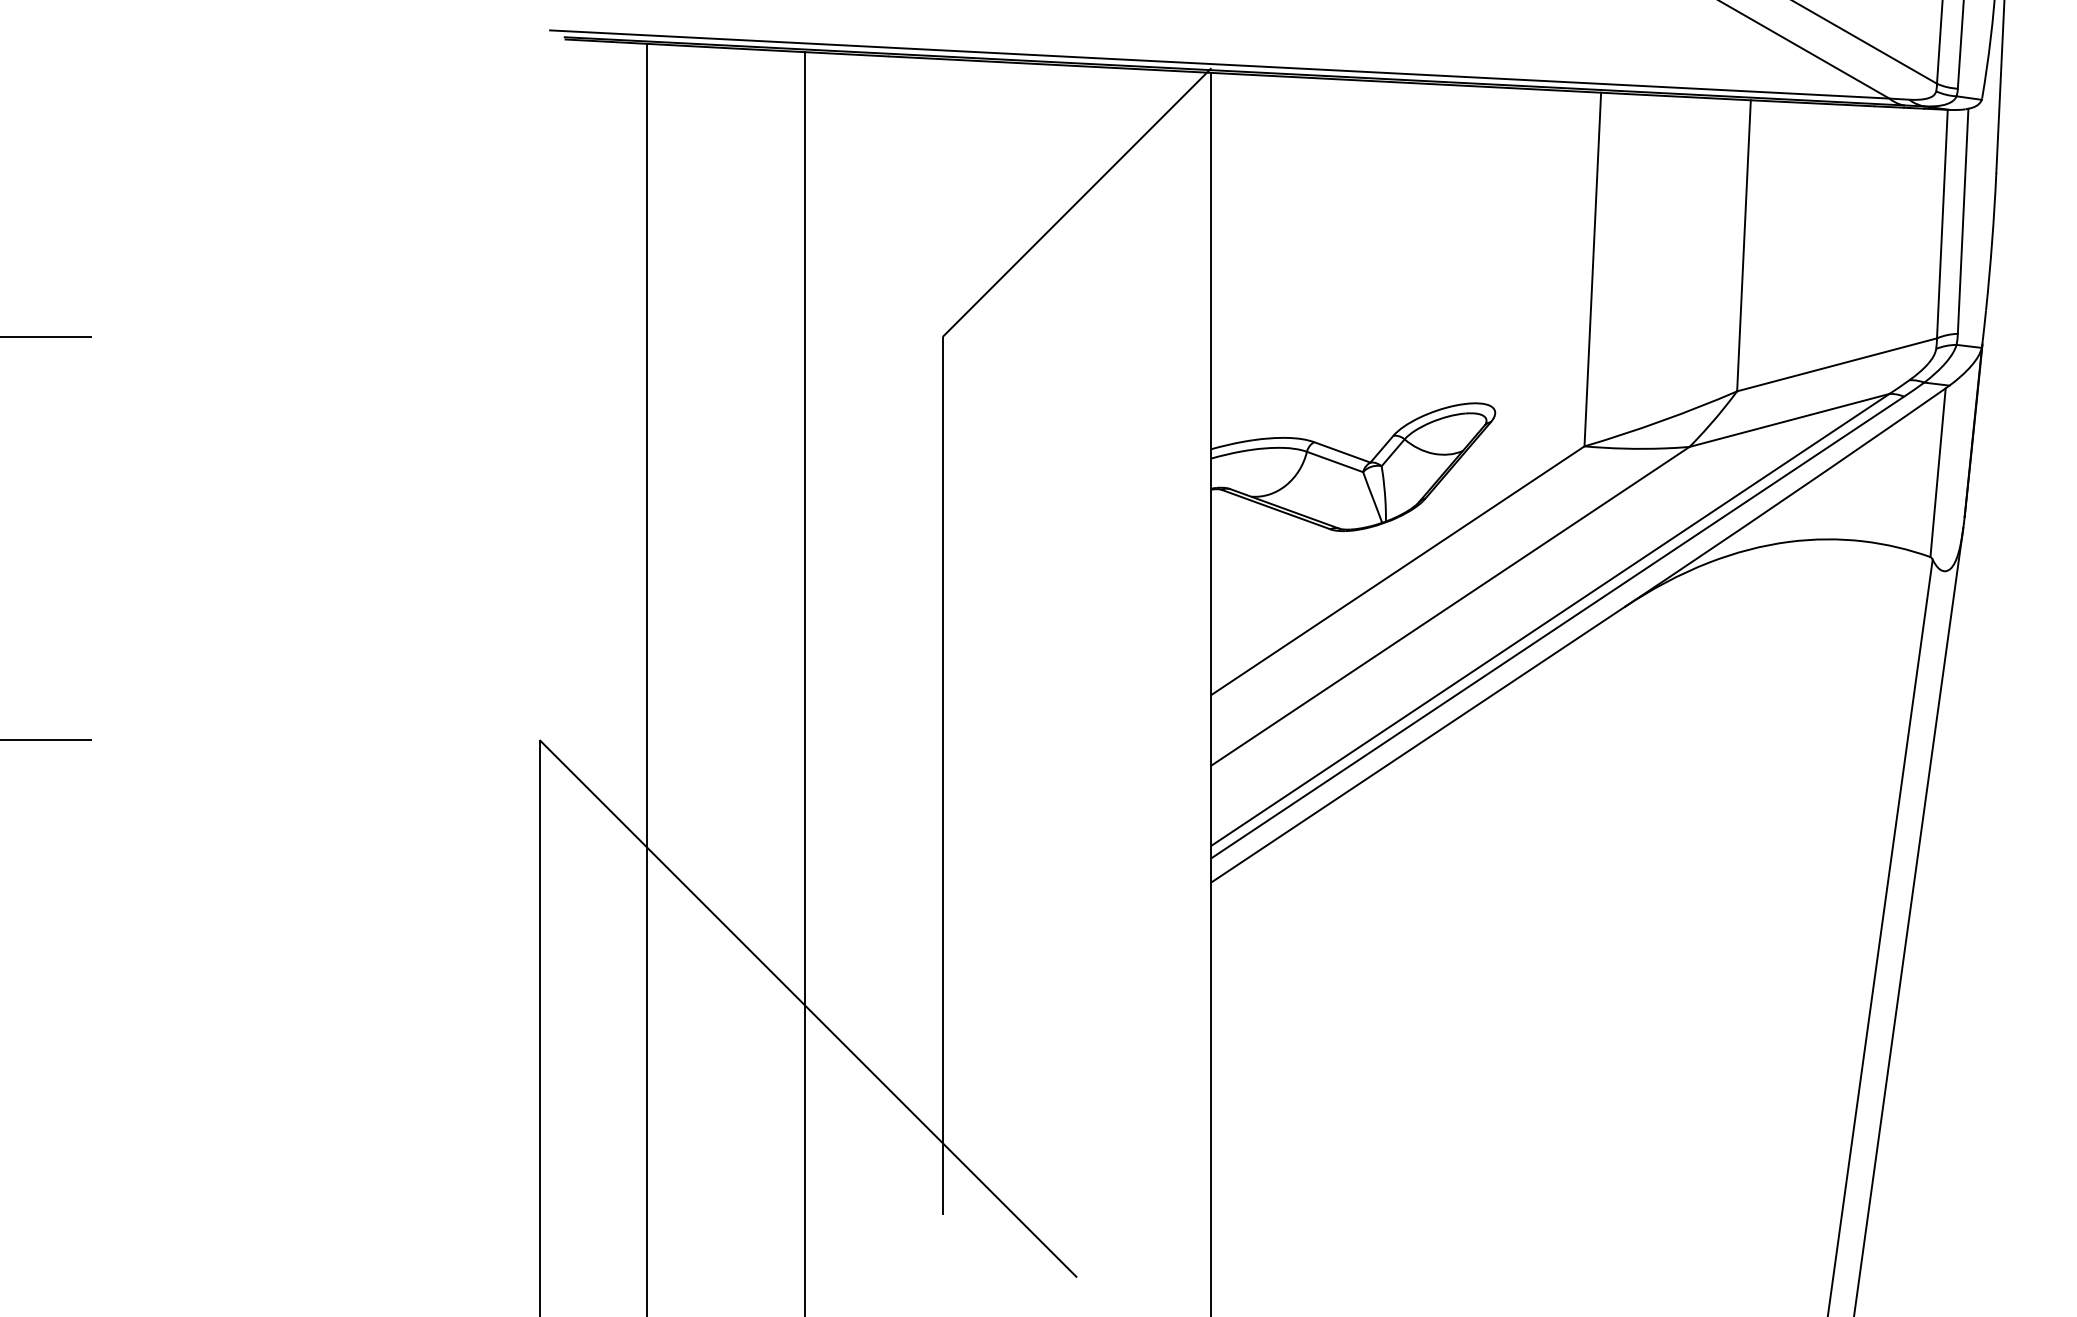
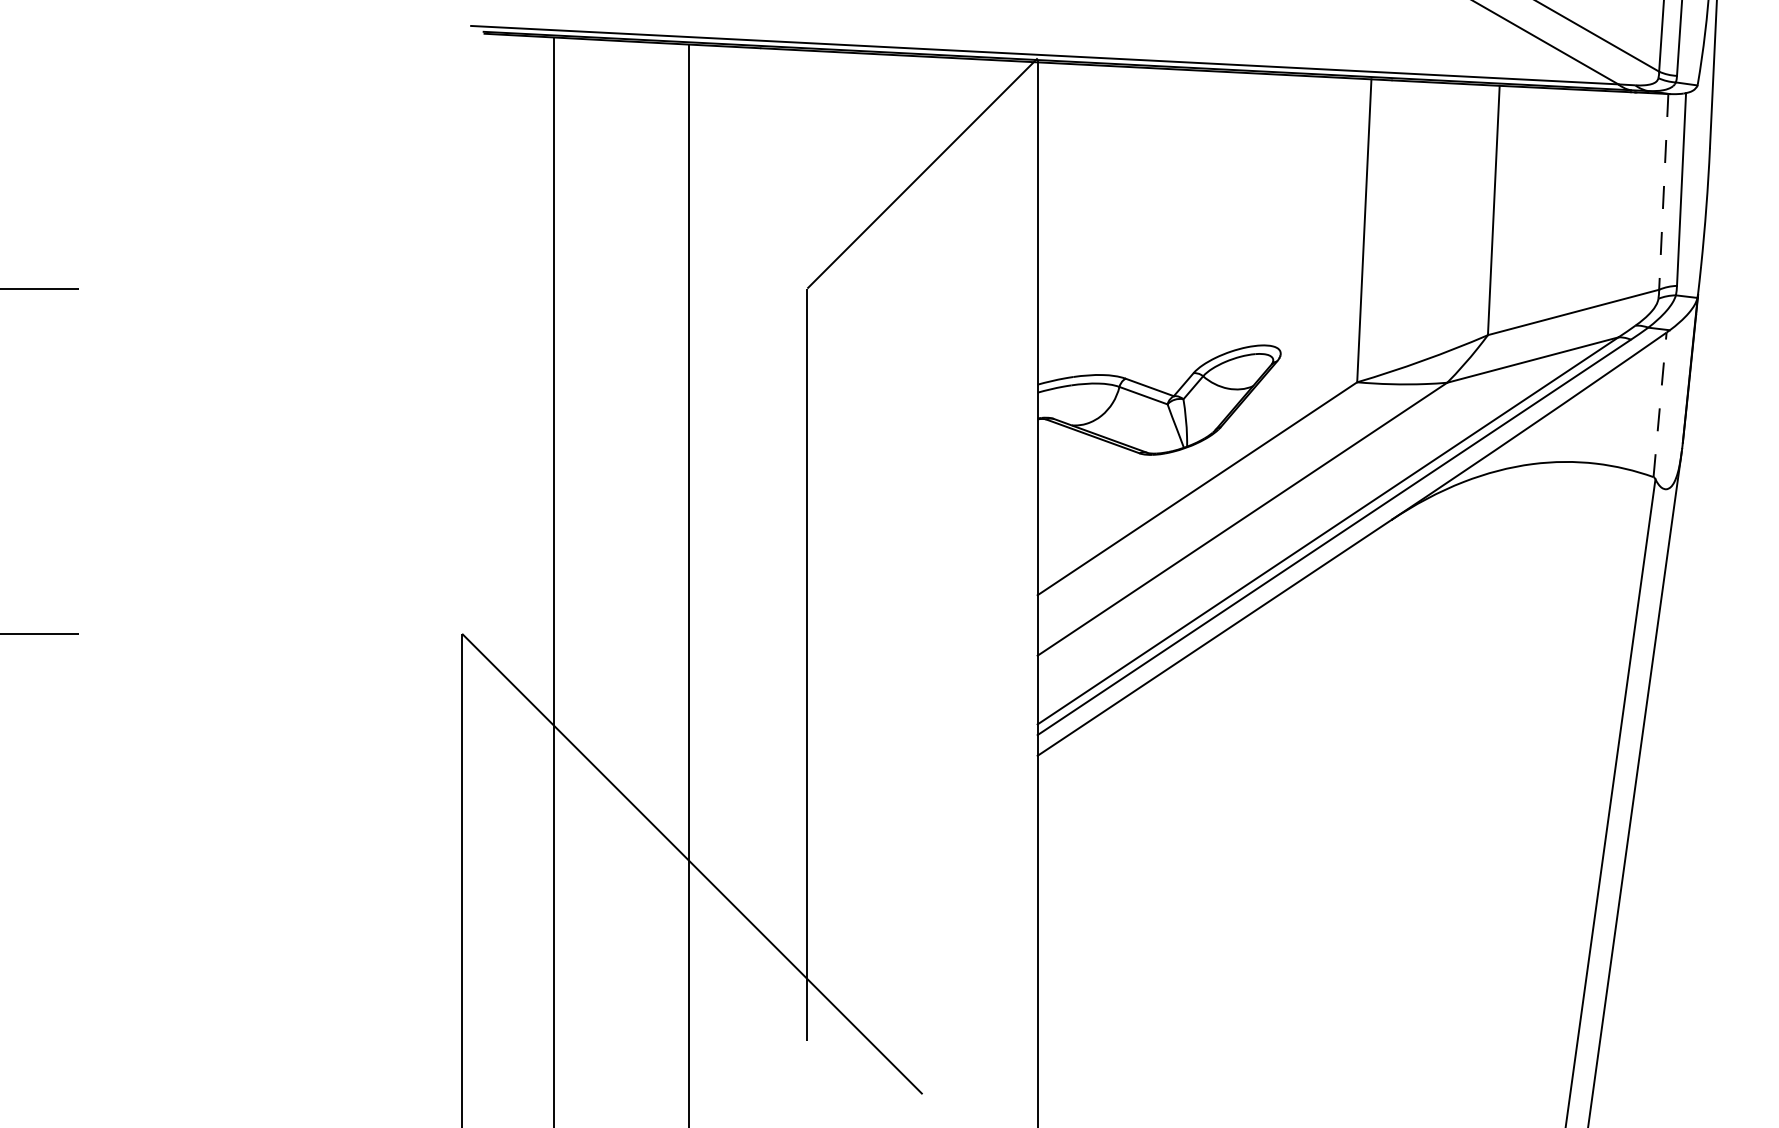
line: (1942, 224) -> (1663, 192), solid -> dashed
line: (1938, 472) -> (1660, 404), solid -> dashed

